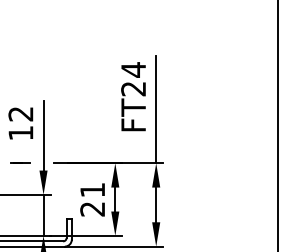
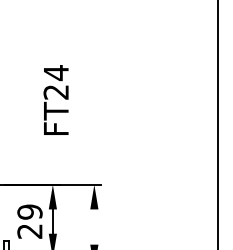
text: (133, 96) -> (56, 99), moved
line: (156, 109) -> (94, 130), removed
text: (92, 189) -> (29, 211), 21 -> 29
line: (156, 204) -> (94, 226), removed

